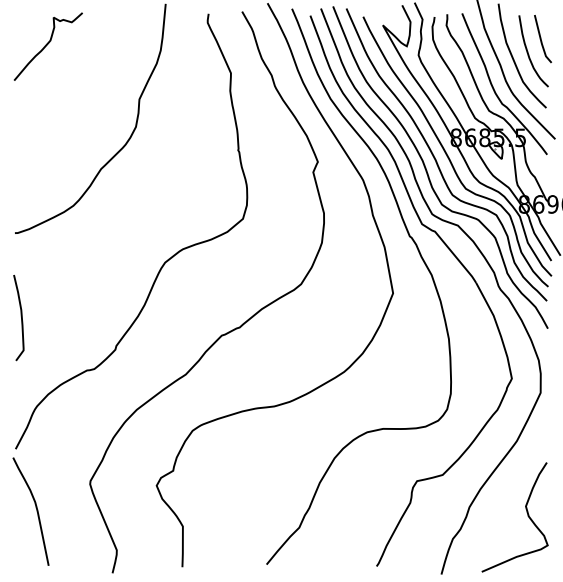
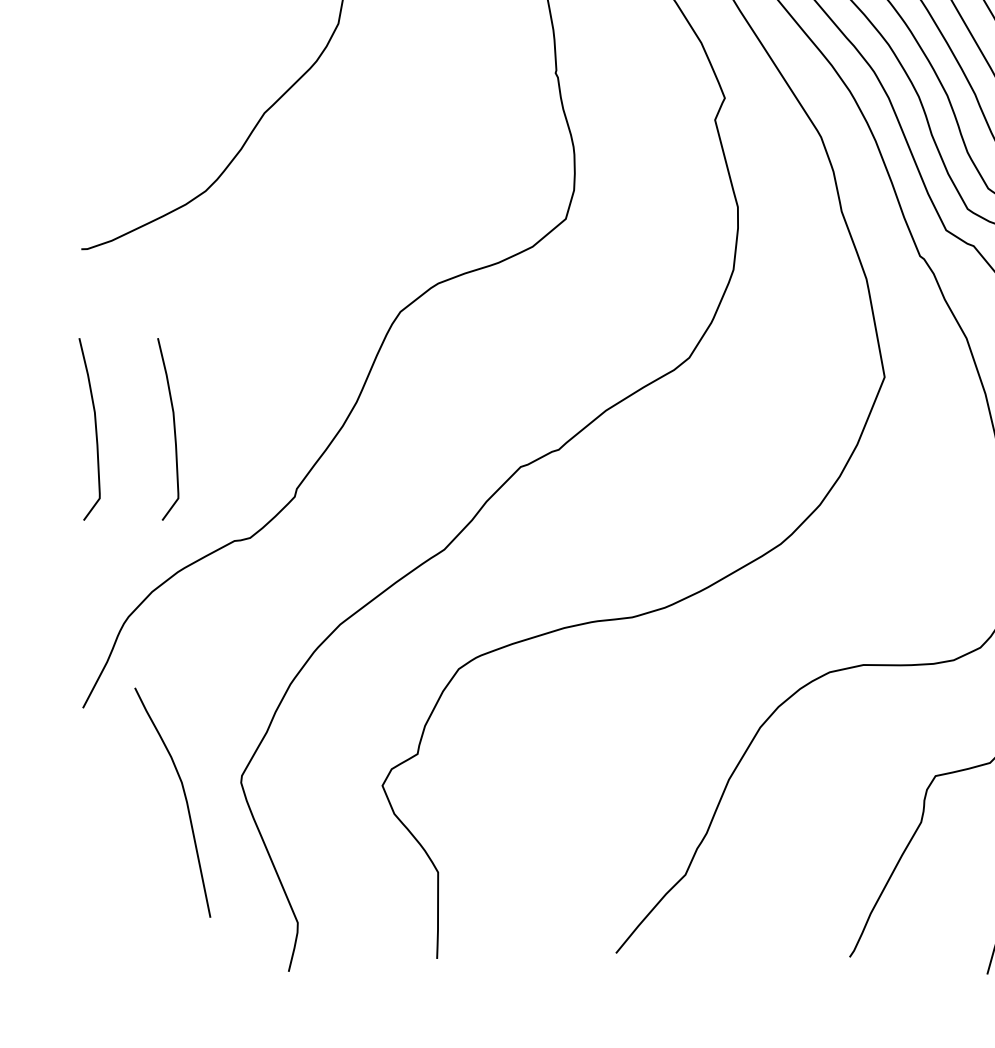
curve: (57, 316) -> (171, 426), added
curve: (36, 511) -> (184, 802), moved

